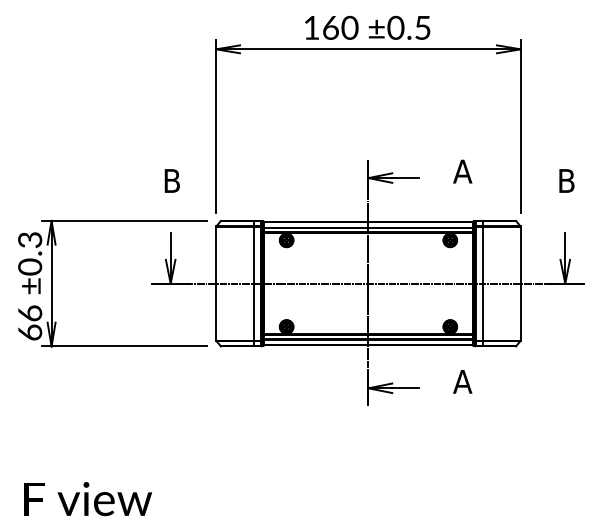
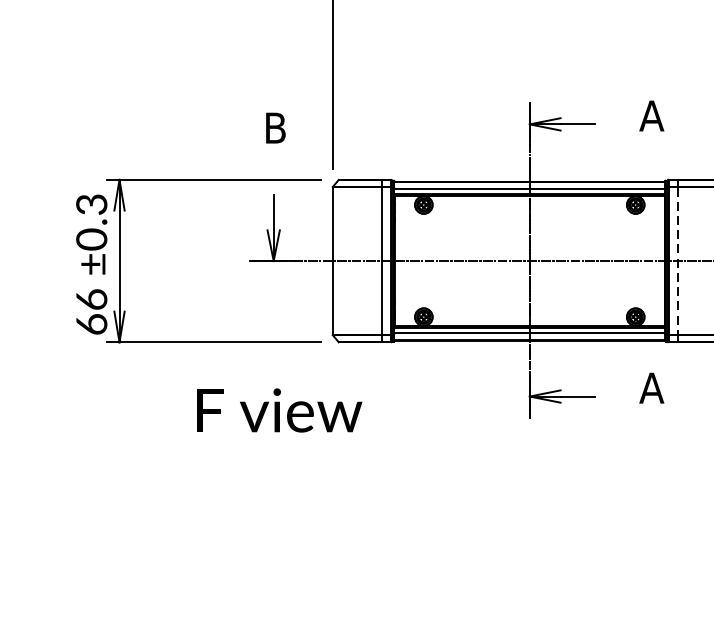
line: (482, 283) -> (677, 260), solid -> dashed
text: (88, 499) -> (279, 411), moved

